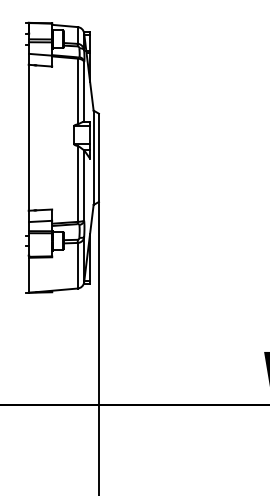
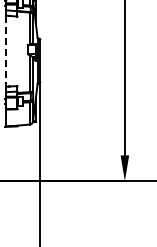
line: (29, 138) -> (6, 51), solid -> dashed

